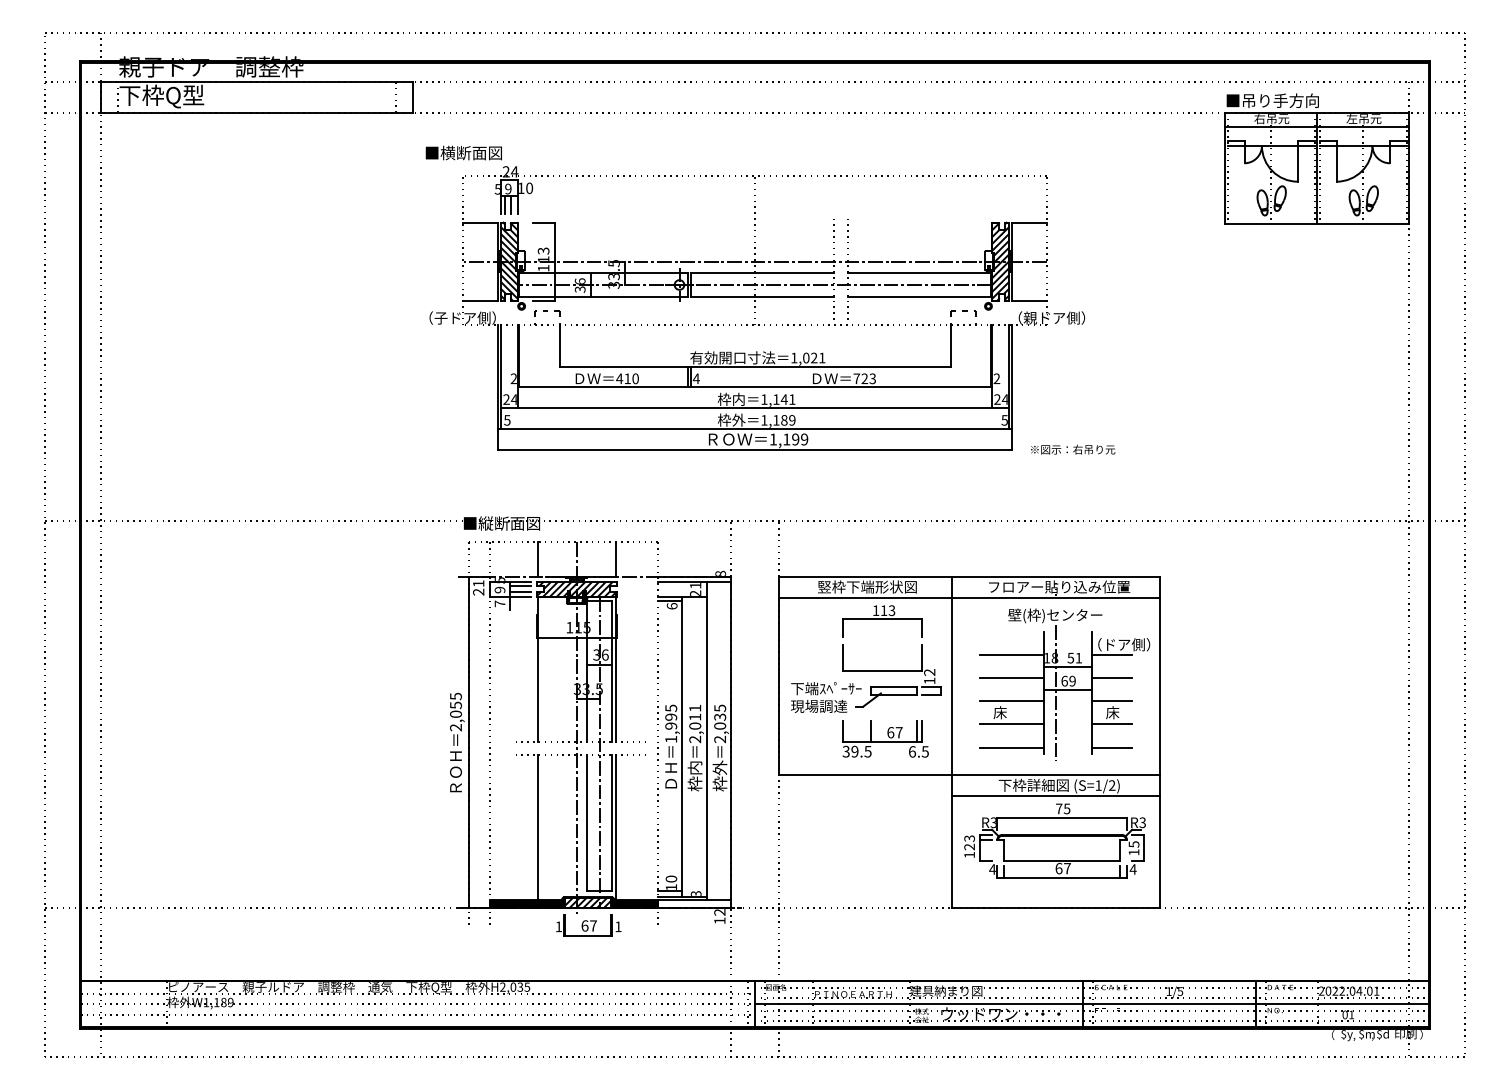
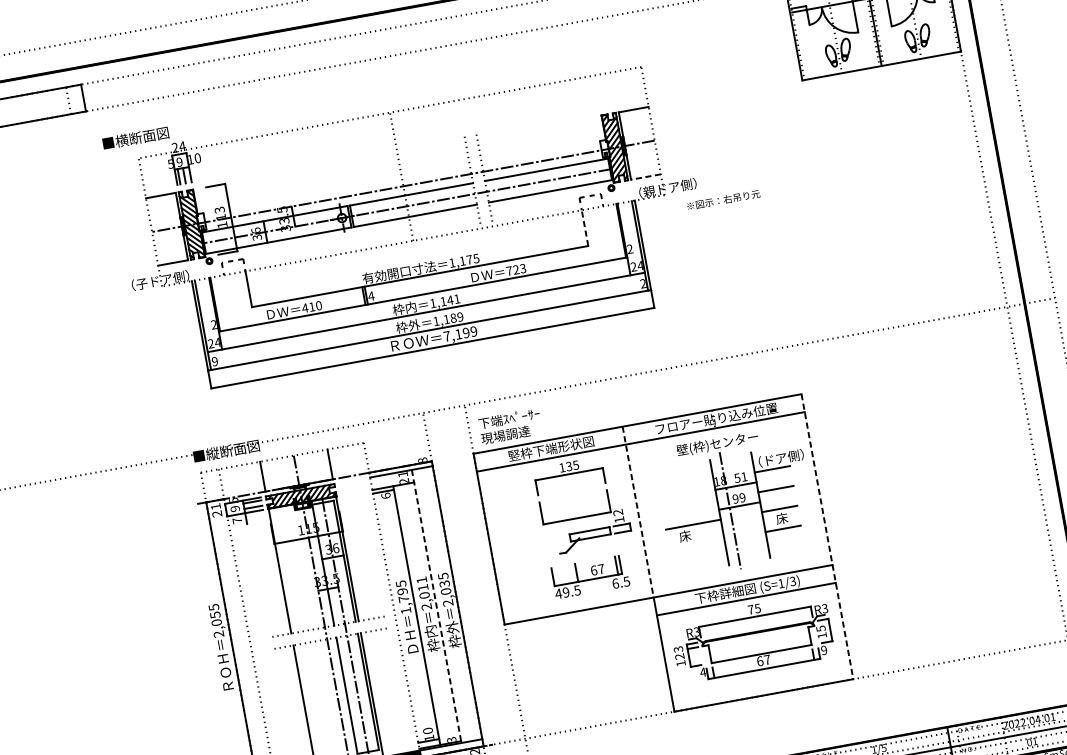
line: (1029, 300) -> (645, 176), solid -> dashed
line: (950, 345) -> (584, 227), solid -> dashed
text: (814, 357) -> (469, 259), 1,021 -> 1,175
text: (507, 420) -> (215, 361), 5 -> 9
text: (1004, 420) -> (643, 283), 5 -> 2
text: (773, 439) -> (447, 336), 1,199 -> 7,199
text: (1073, 449) -> (723, 199), moved
text: (887, 610) -> (572, 465), 113 -> 135
line: (1011, 655) -> (685, 485), removed
line: (952, 676) -> (638, 512), solid -> dashed
line: (1011, 678) -> (689, 504), removed
text: (1064, 680) -> (735, 498), 69 -> 99
text: (826, 697) -> (510, 426), moved
line: (1011, 724) -> (696, 544), removed
text: (671, 725) -> (404, 598), 1,995 -> 1,795
line: (706, 740) -> (436, 606), solid -> dashed
line: (1160, 742) -> (827, 536), solid -> dashed
line: (1011, 747) -> (700, 564), removed
line: (1111, 747) -> (786, 548), removed
text: (846, 751) -> (558, 593), 39.5 -> 49.5
text: (1112, 785) -> (793, 581), (S=1/2) -> (S=1/3)
text: (1132, 869) -> (823, 650), 4 -> 9

